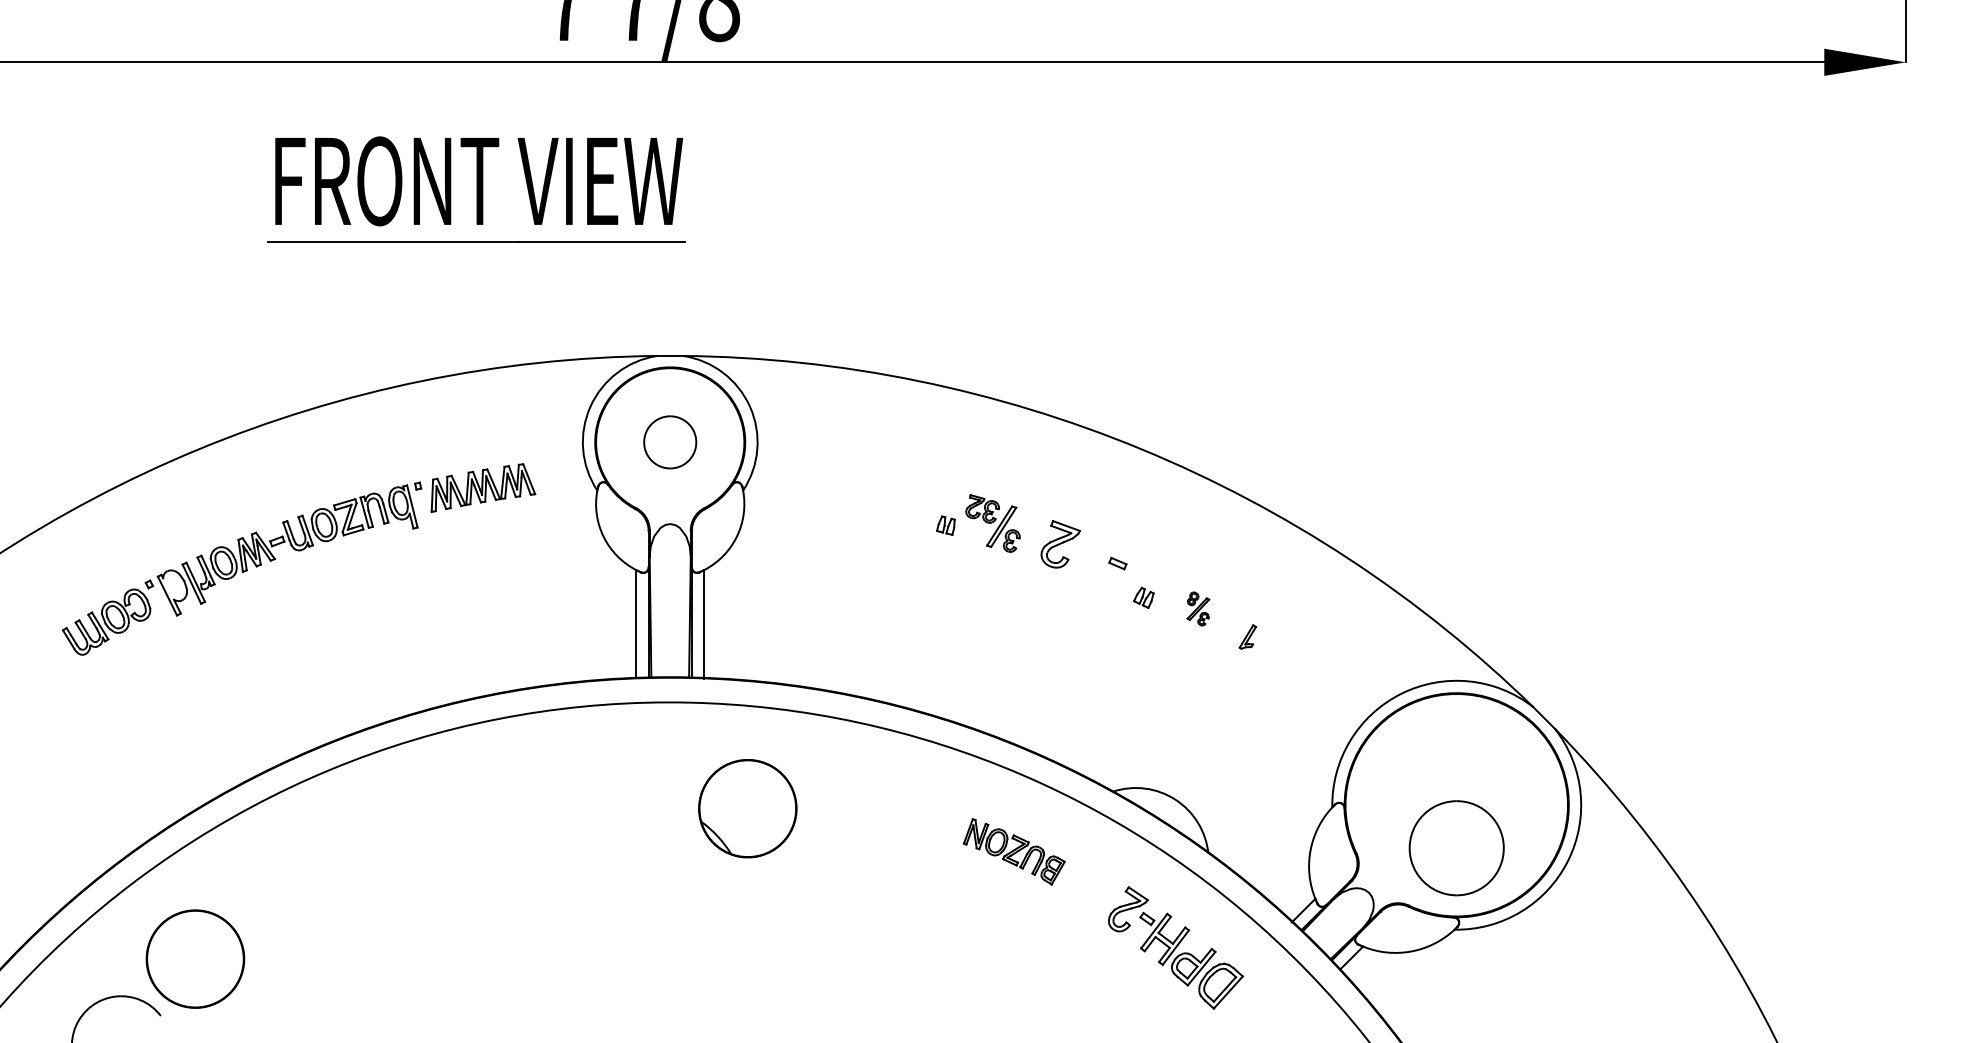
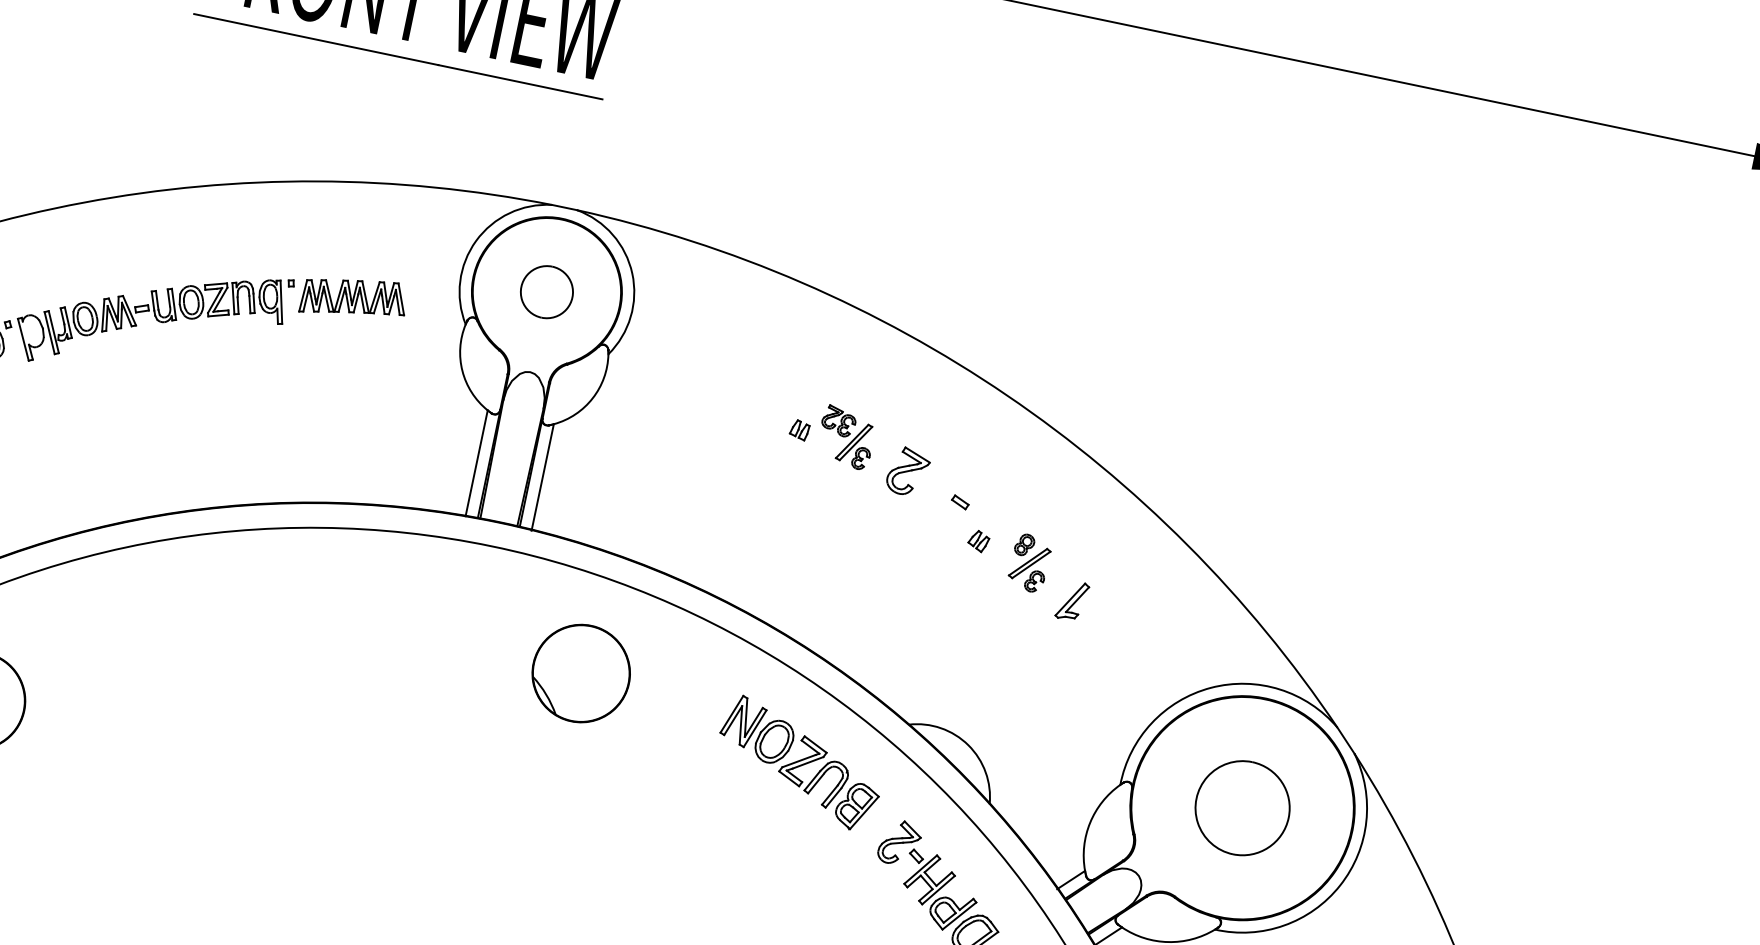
part: (1198, 608) -> (1030, 562), size x1.67
part: (1247, 636) -> (1072, 600), size x1.67
part: (747, 808) -> (580, 673), moved
part: (1456, 848) -> (1242, 808), moved
part: (1014, 851) -> (800, 763), size x1.67

